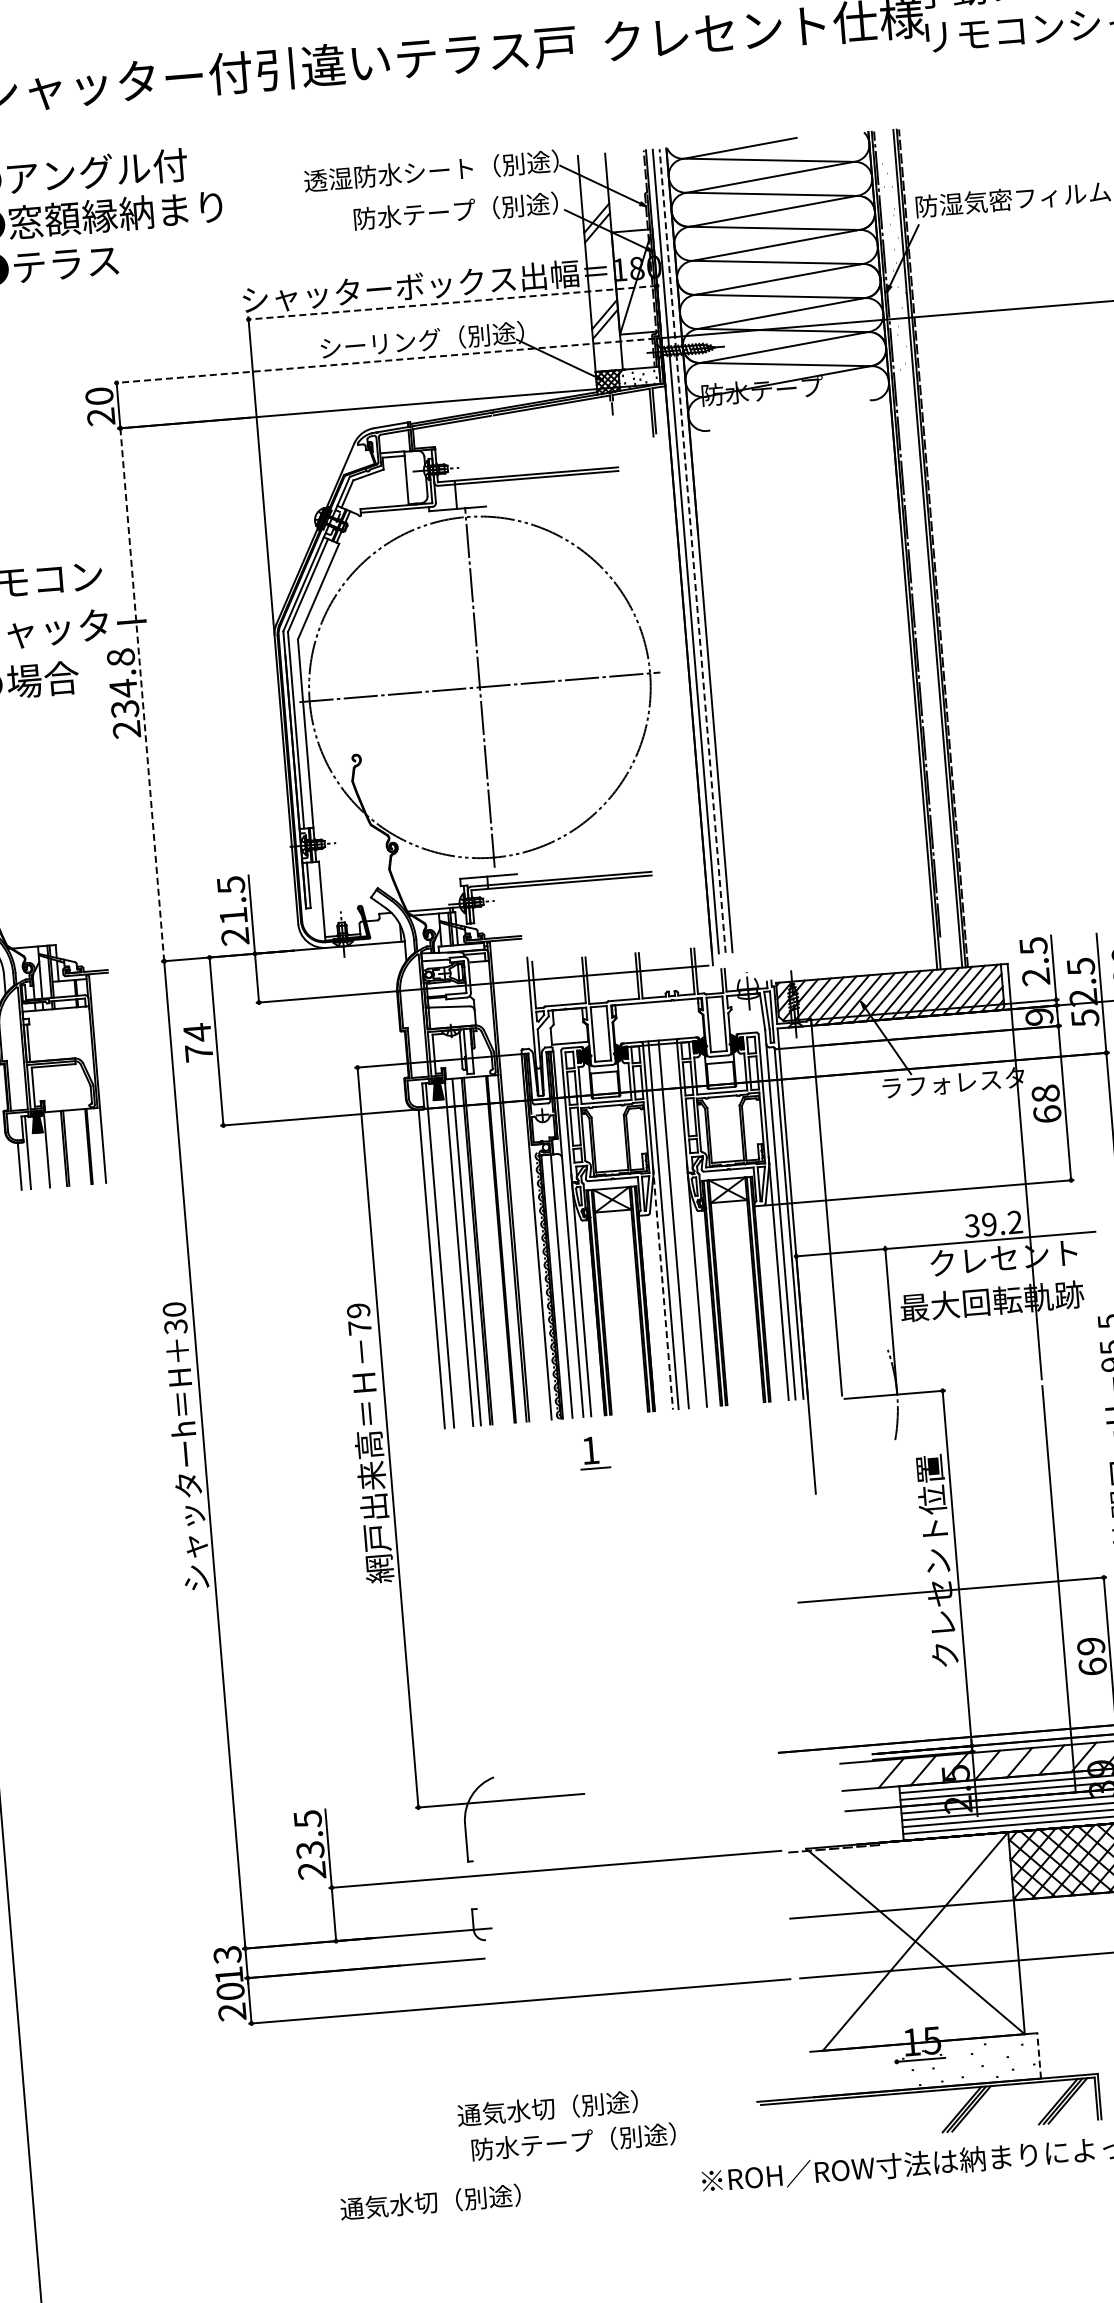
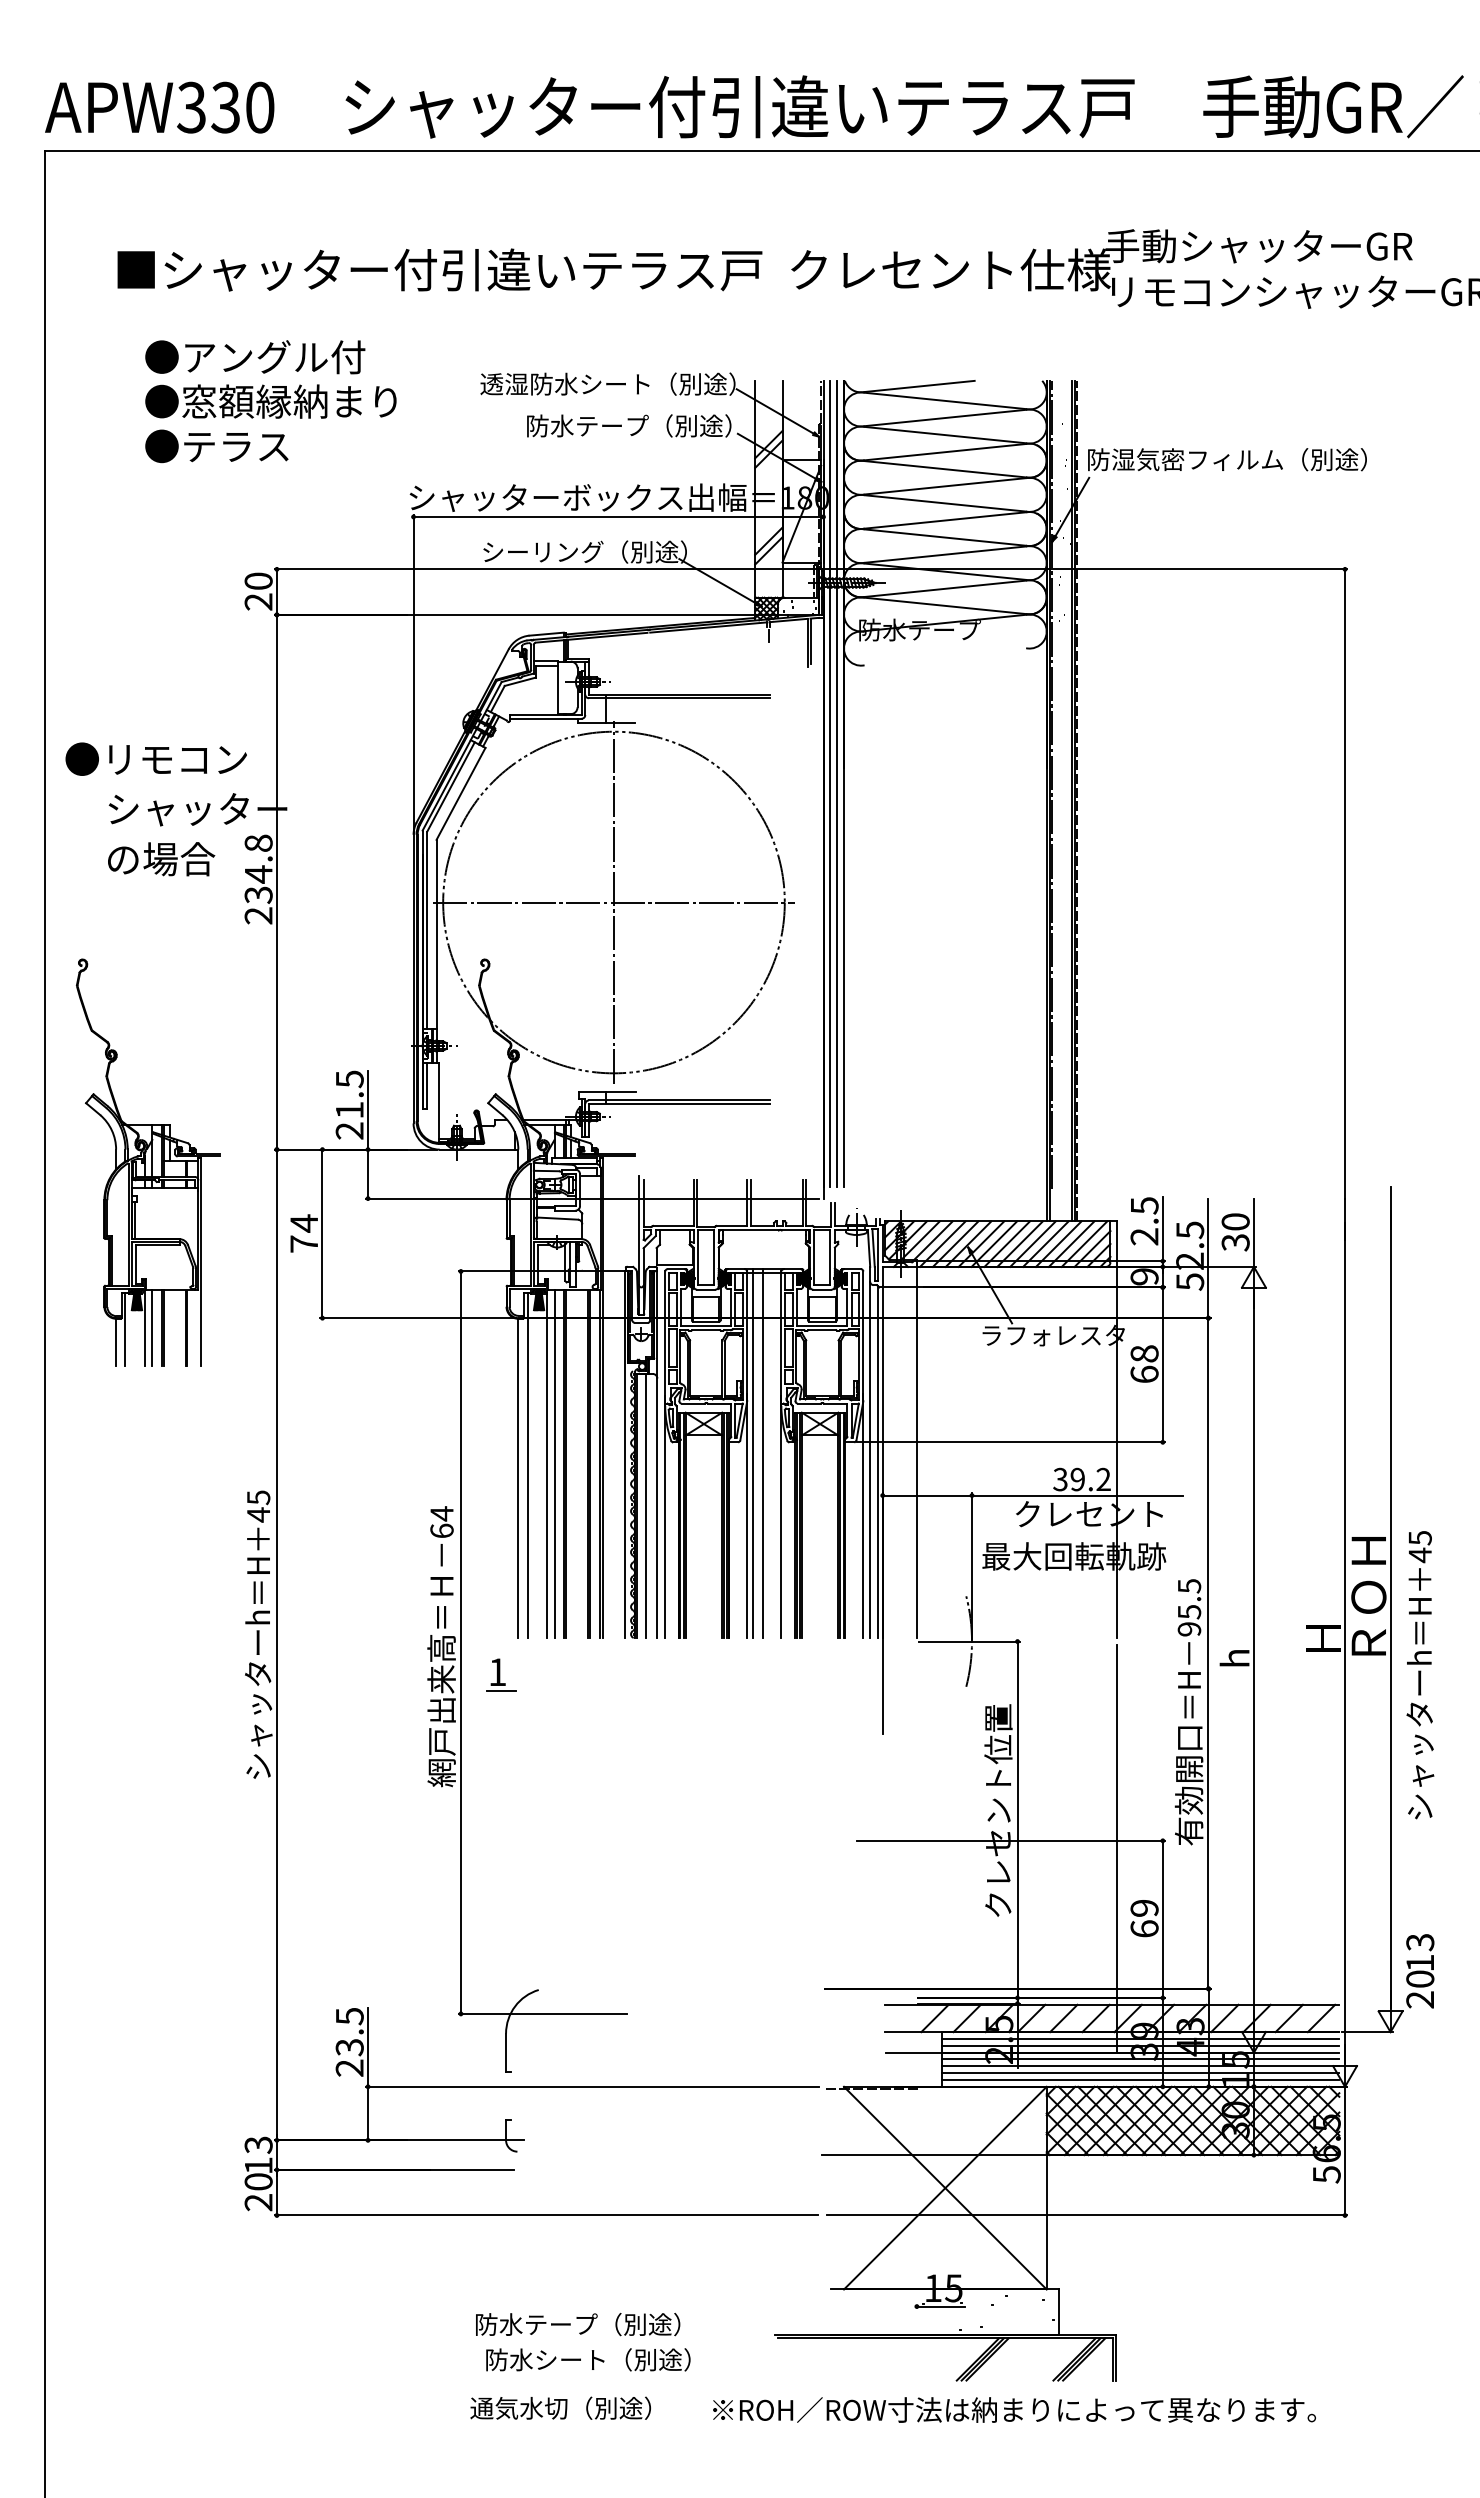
line: (452, 302) -> (618, 516), dashed -> solid
line: (384, 361) -> (545, 569), dashed -> solid
line: (692, 550) -> (837, 783), dashed -> solid
line: (141, 695) -> (276, 882), dashed -> solid
line: (54, 1148) -> (152, 1327), added
line: (663, 1288) -> (747, 1516), dashed -> solid
text: (175, 1318) -> (258, 1506), 30 -> 45
text: (358, 1319) -> (441, 1522), 79 -> 64
part: (594, 1452) -> (501, 1674), moved
line: (1039, 2056) -> (1059, 2312), dashed -> solid
text: (560, 2107) -> (577, 2324), 通気水切（別途） -> 防水テープ（別途）
text: (556, 2142) -> (571, 2359), 防水テープ（別途） -> 防水シート（別途）
text: (430, 2201) -> (560, 2407), moved

